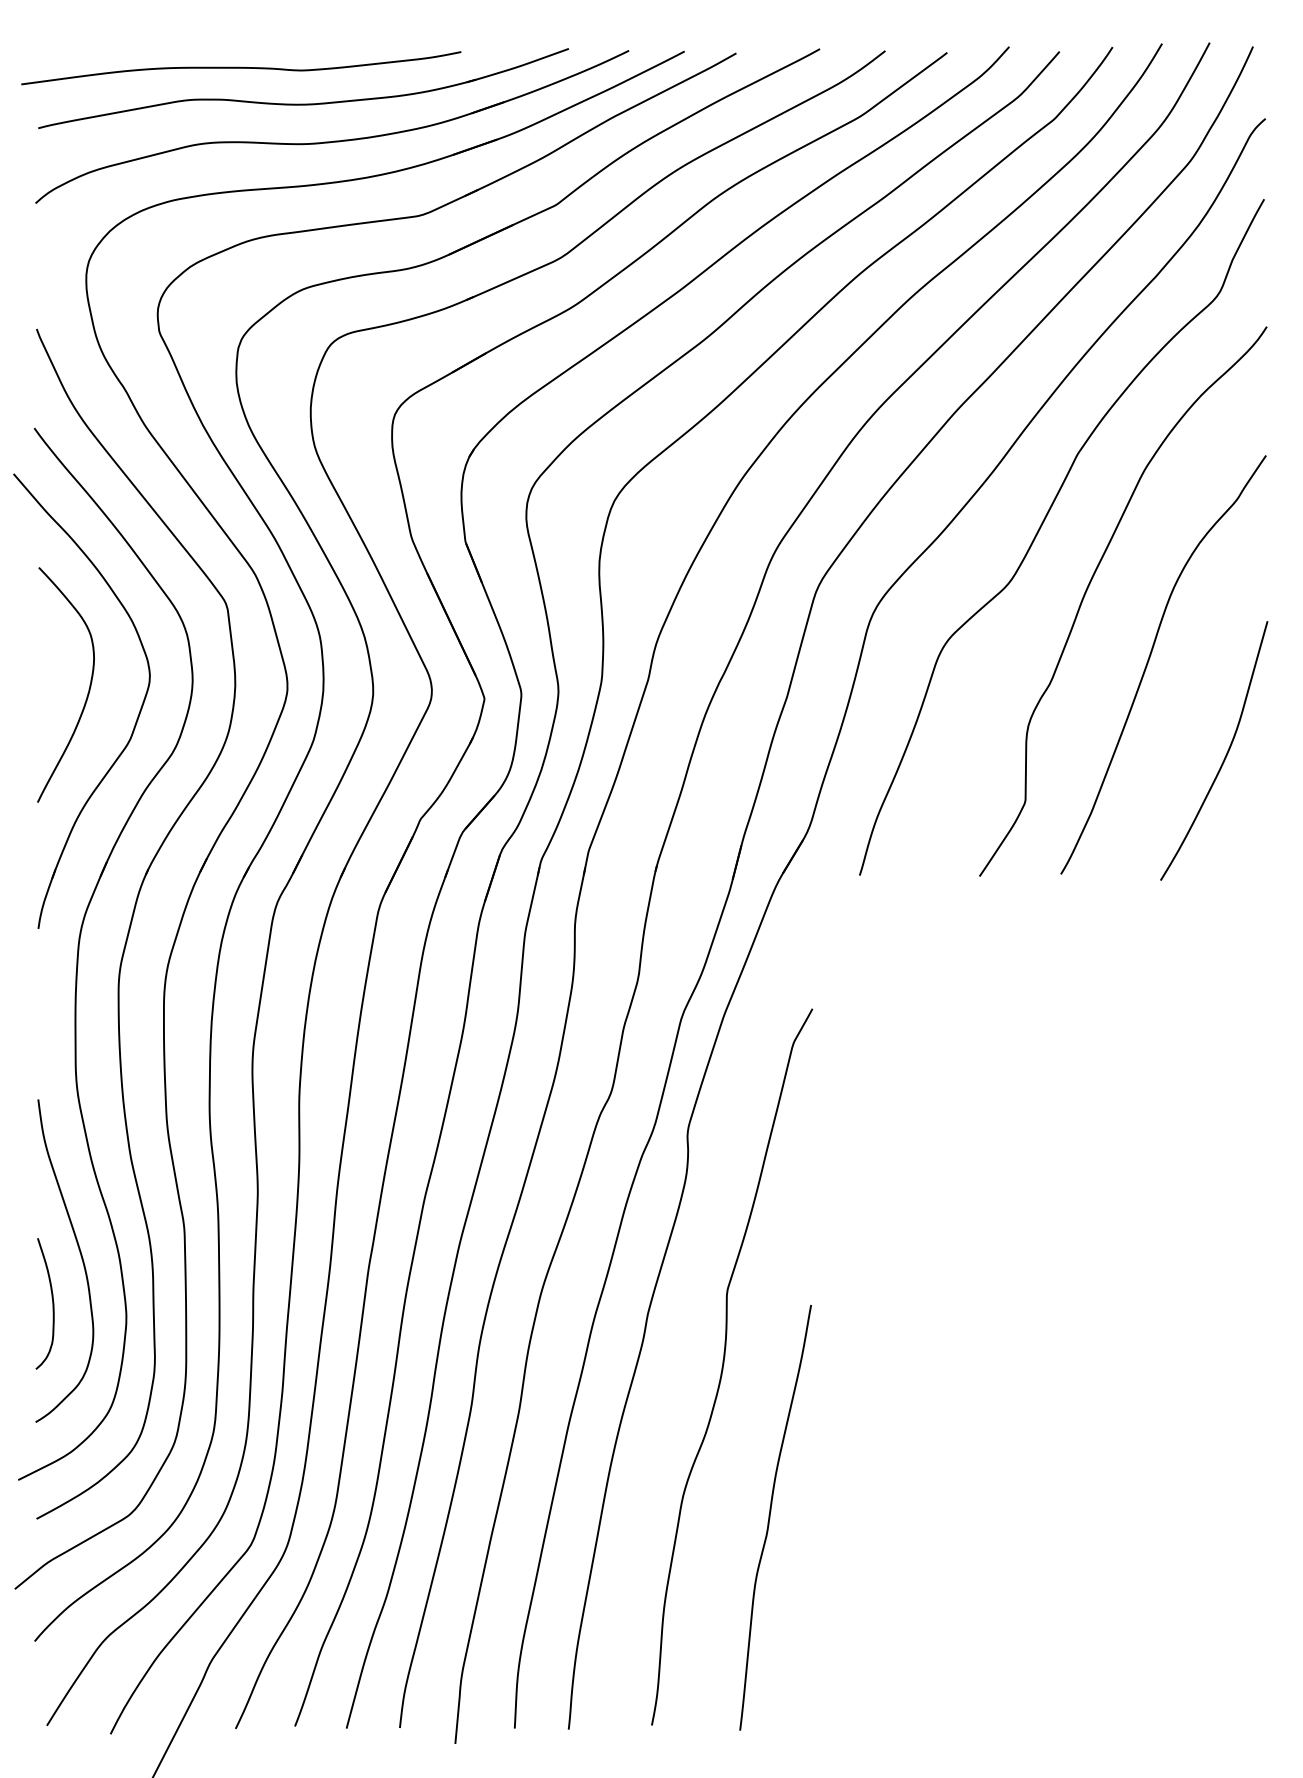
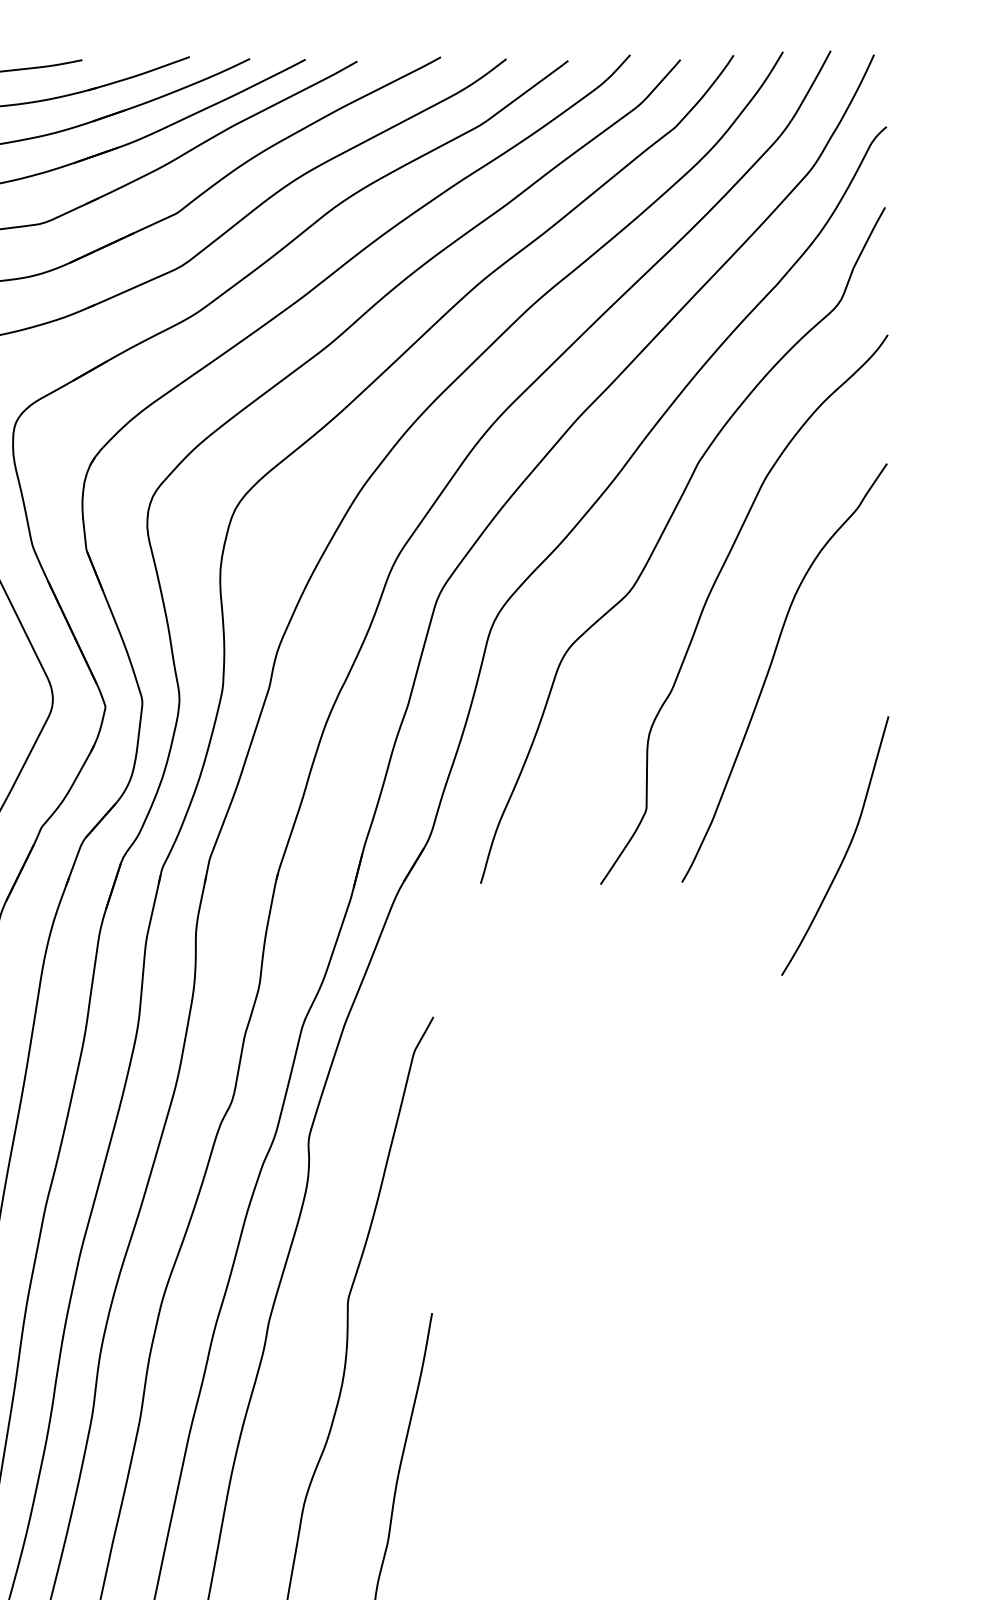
curve: (1225, 754) -> (846, 849), moved

